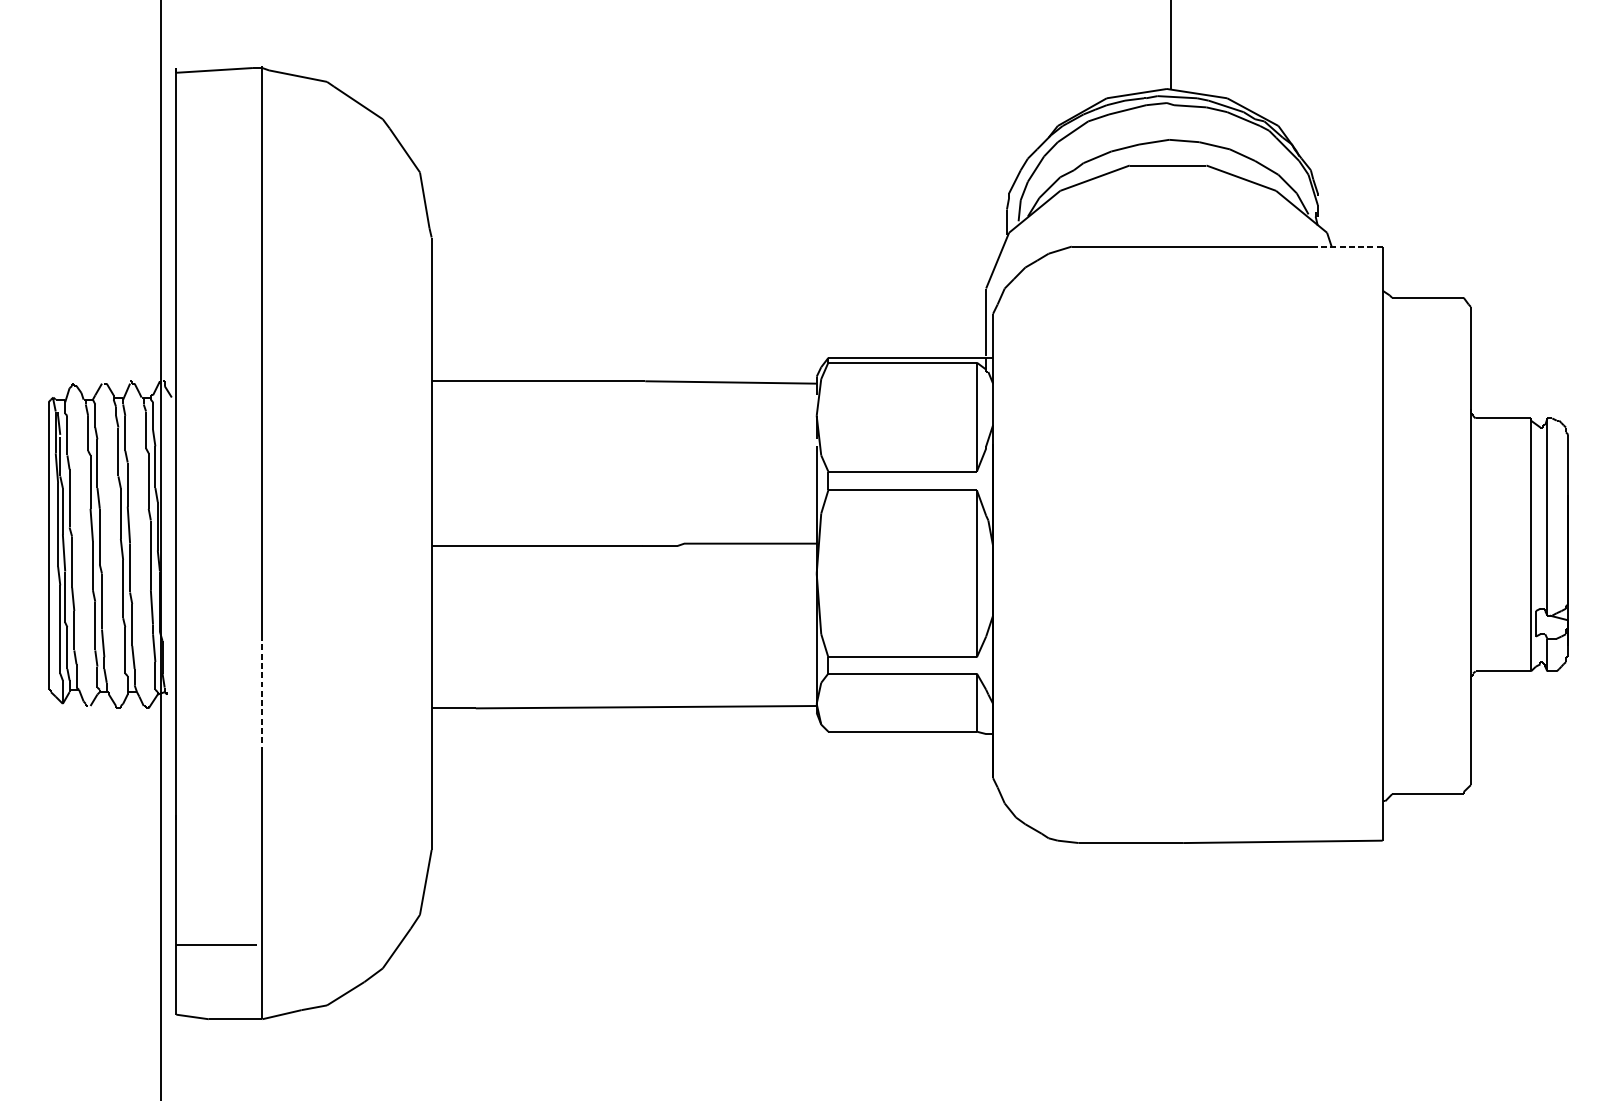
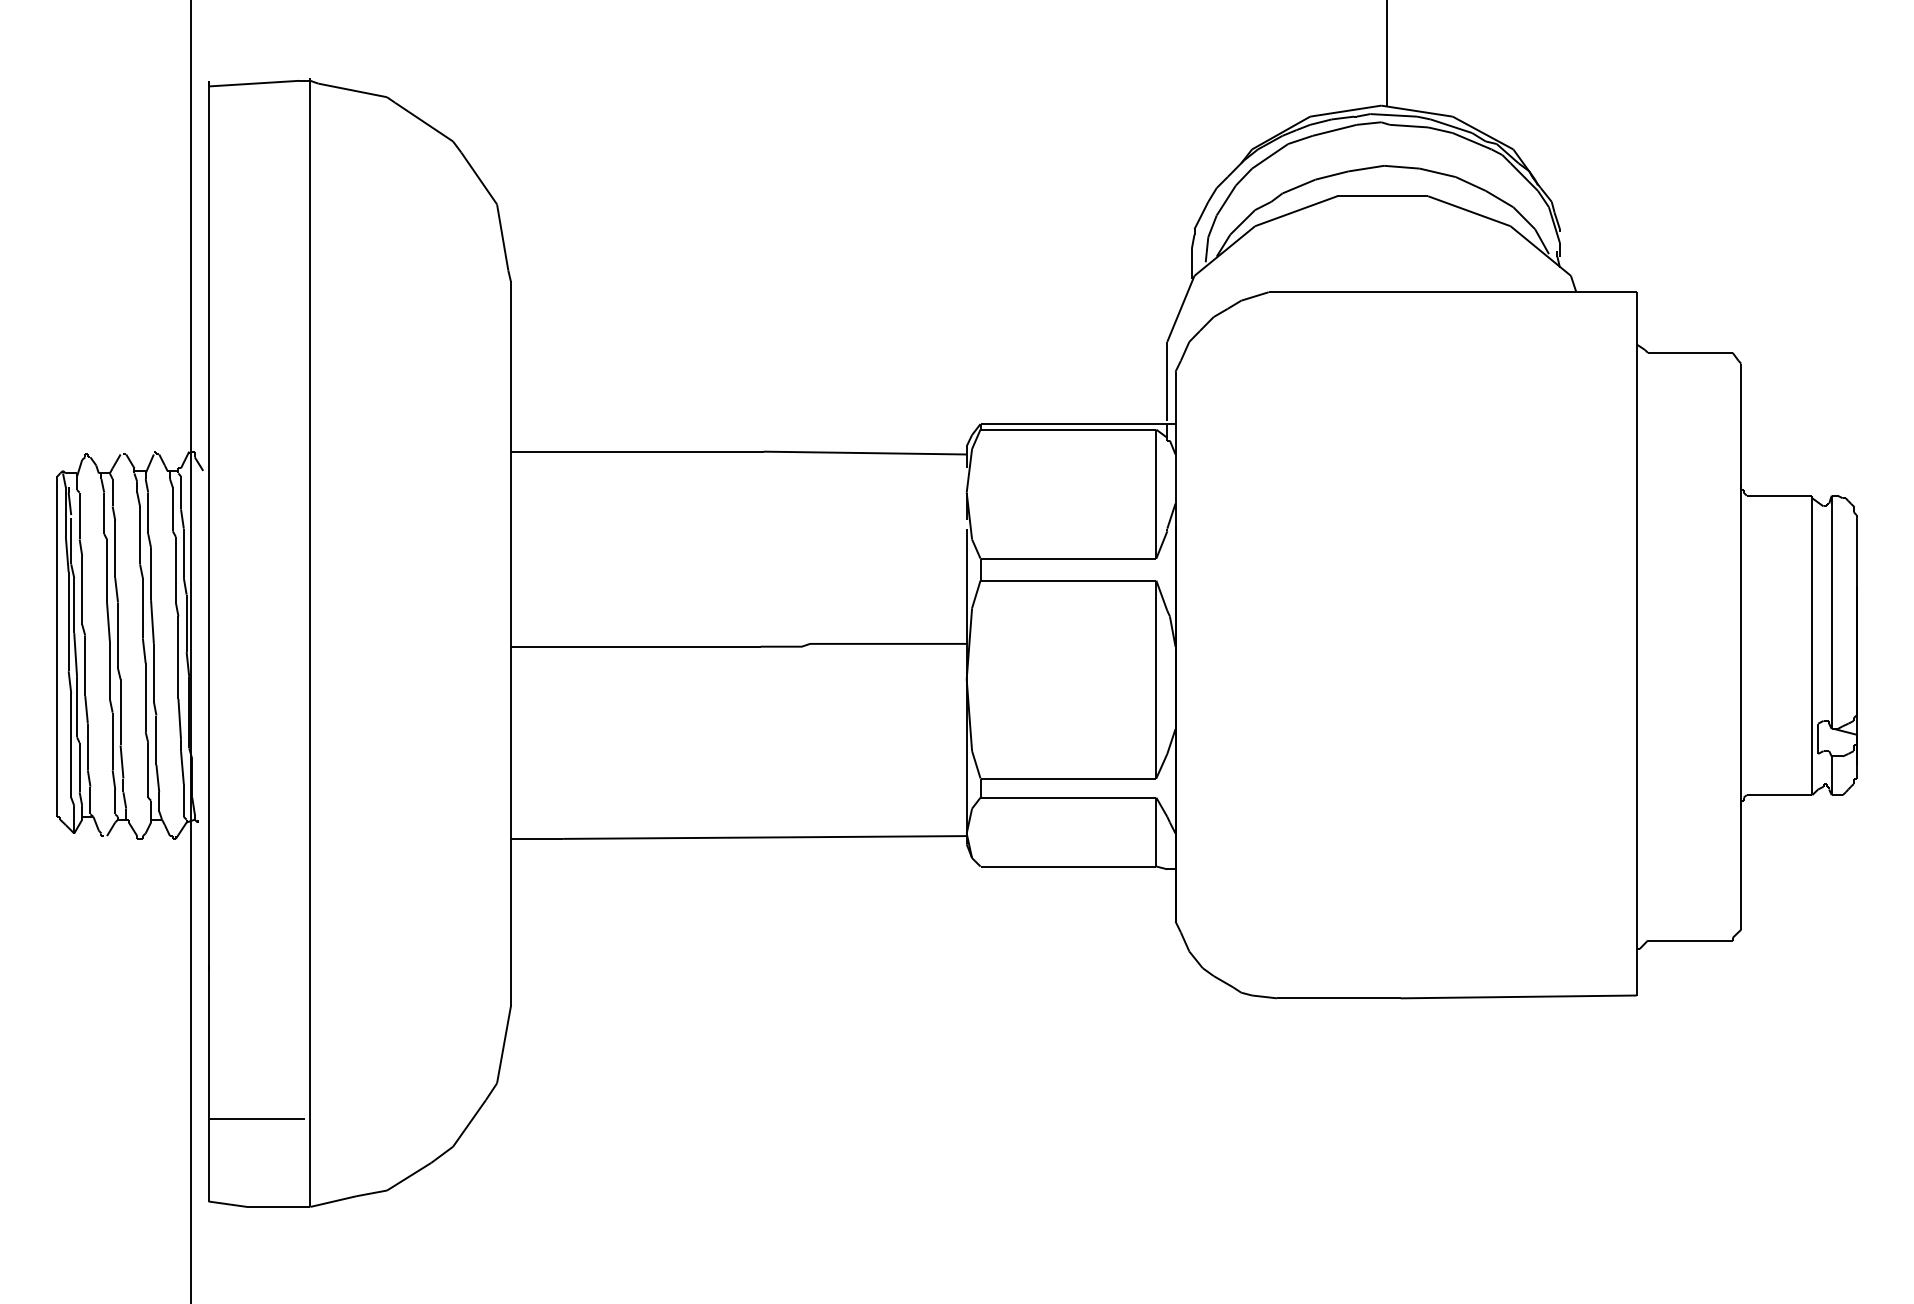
line: (1347, 246) -> (1595, 292), dashed -> solid
line: (262, 694) -> (310, 822), dashed -> solid

